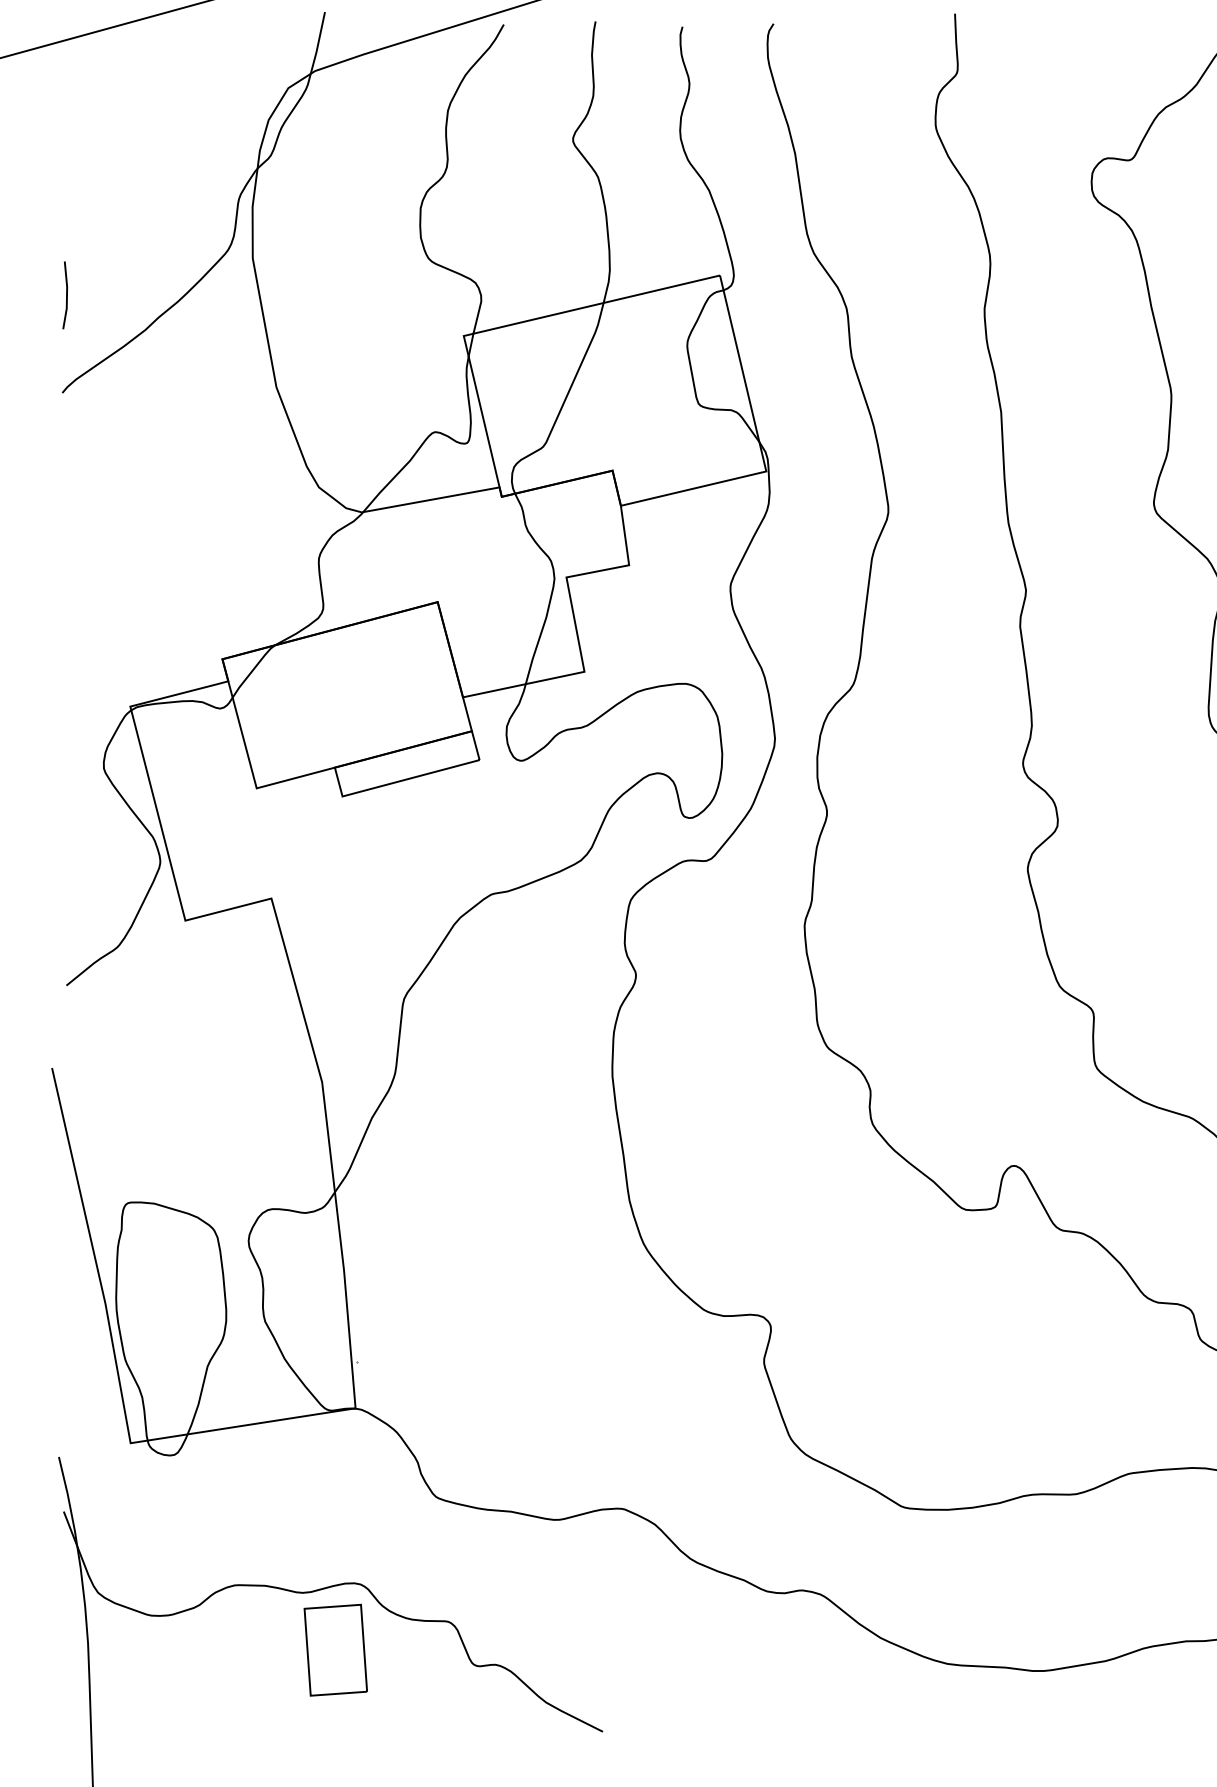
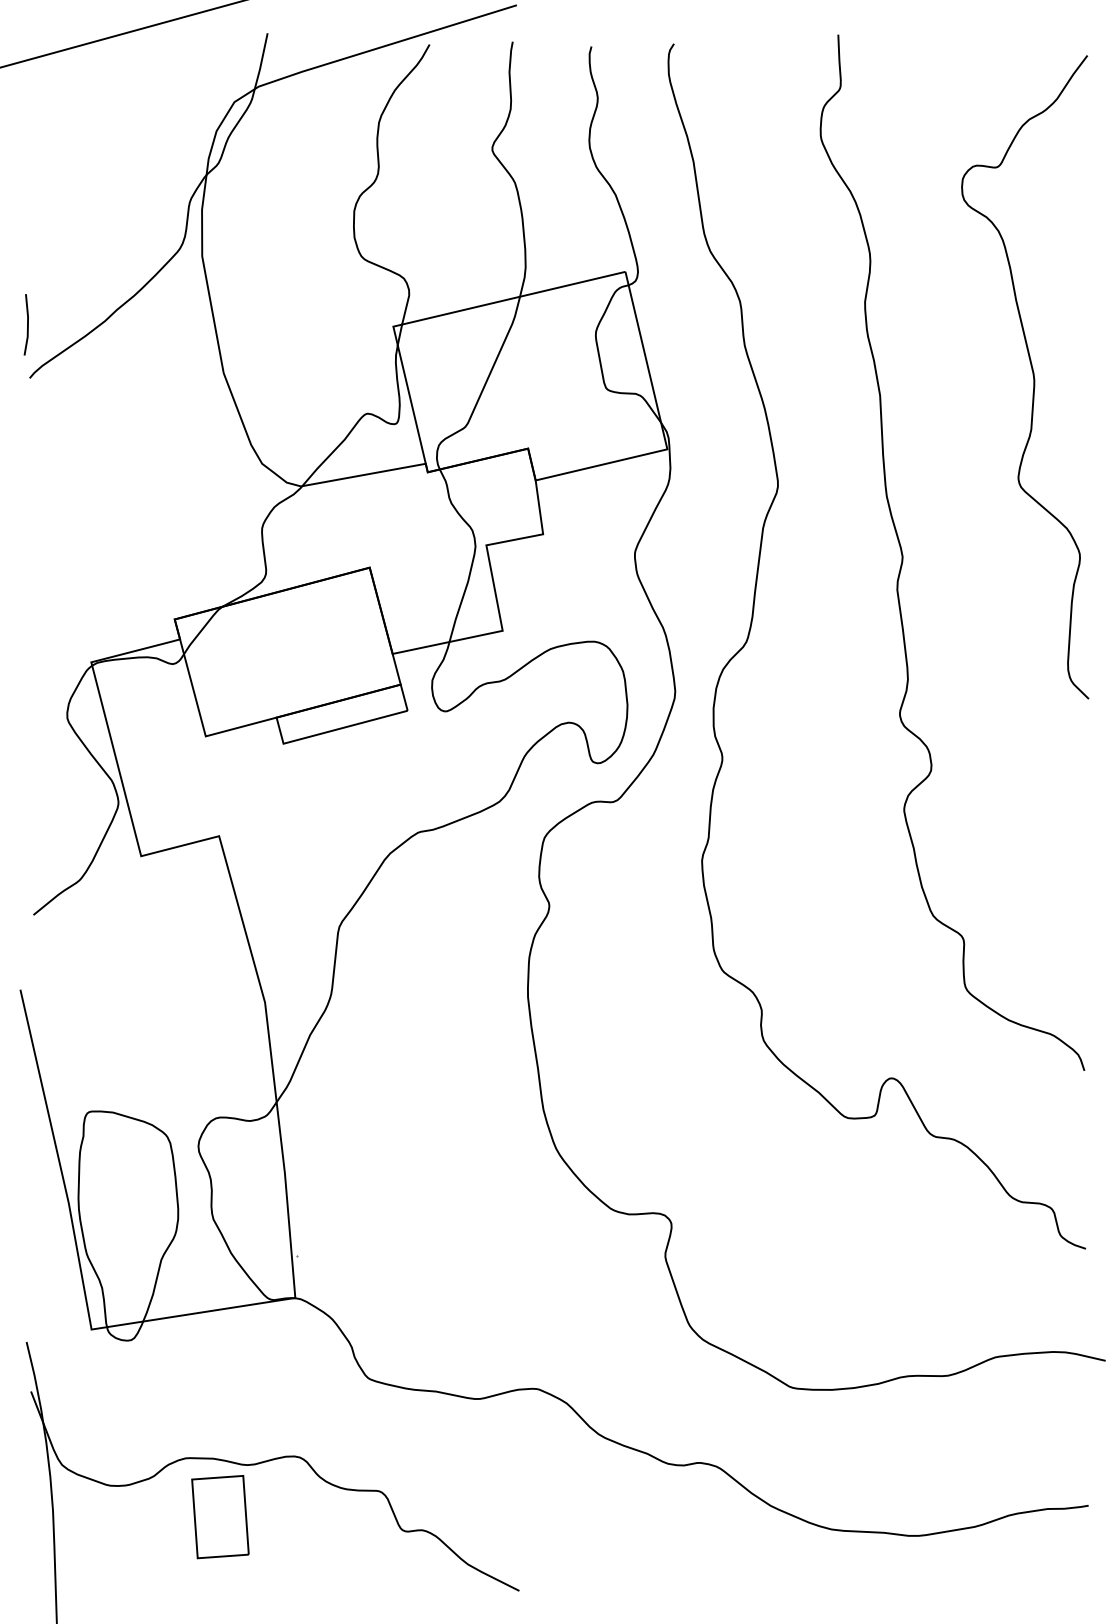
line: (66, 294) -> (27, 324), moved
part: (335, 1650) -> (220, 1517), moved

